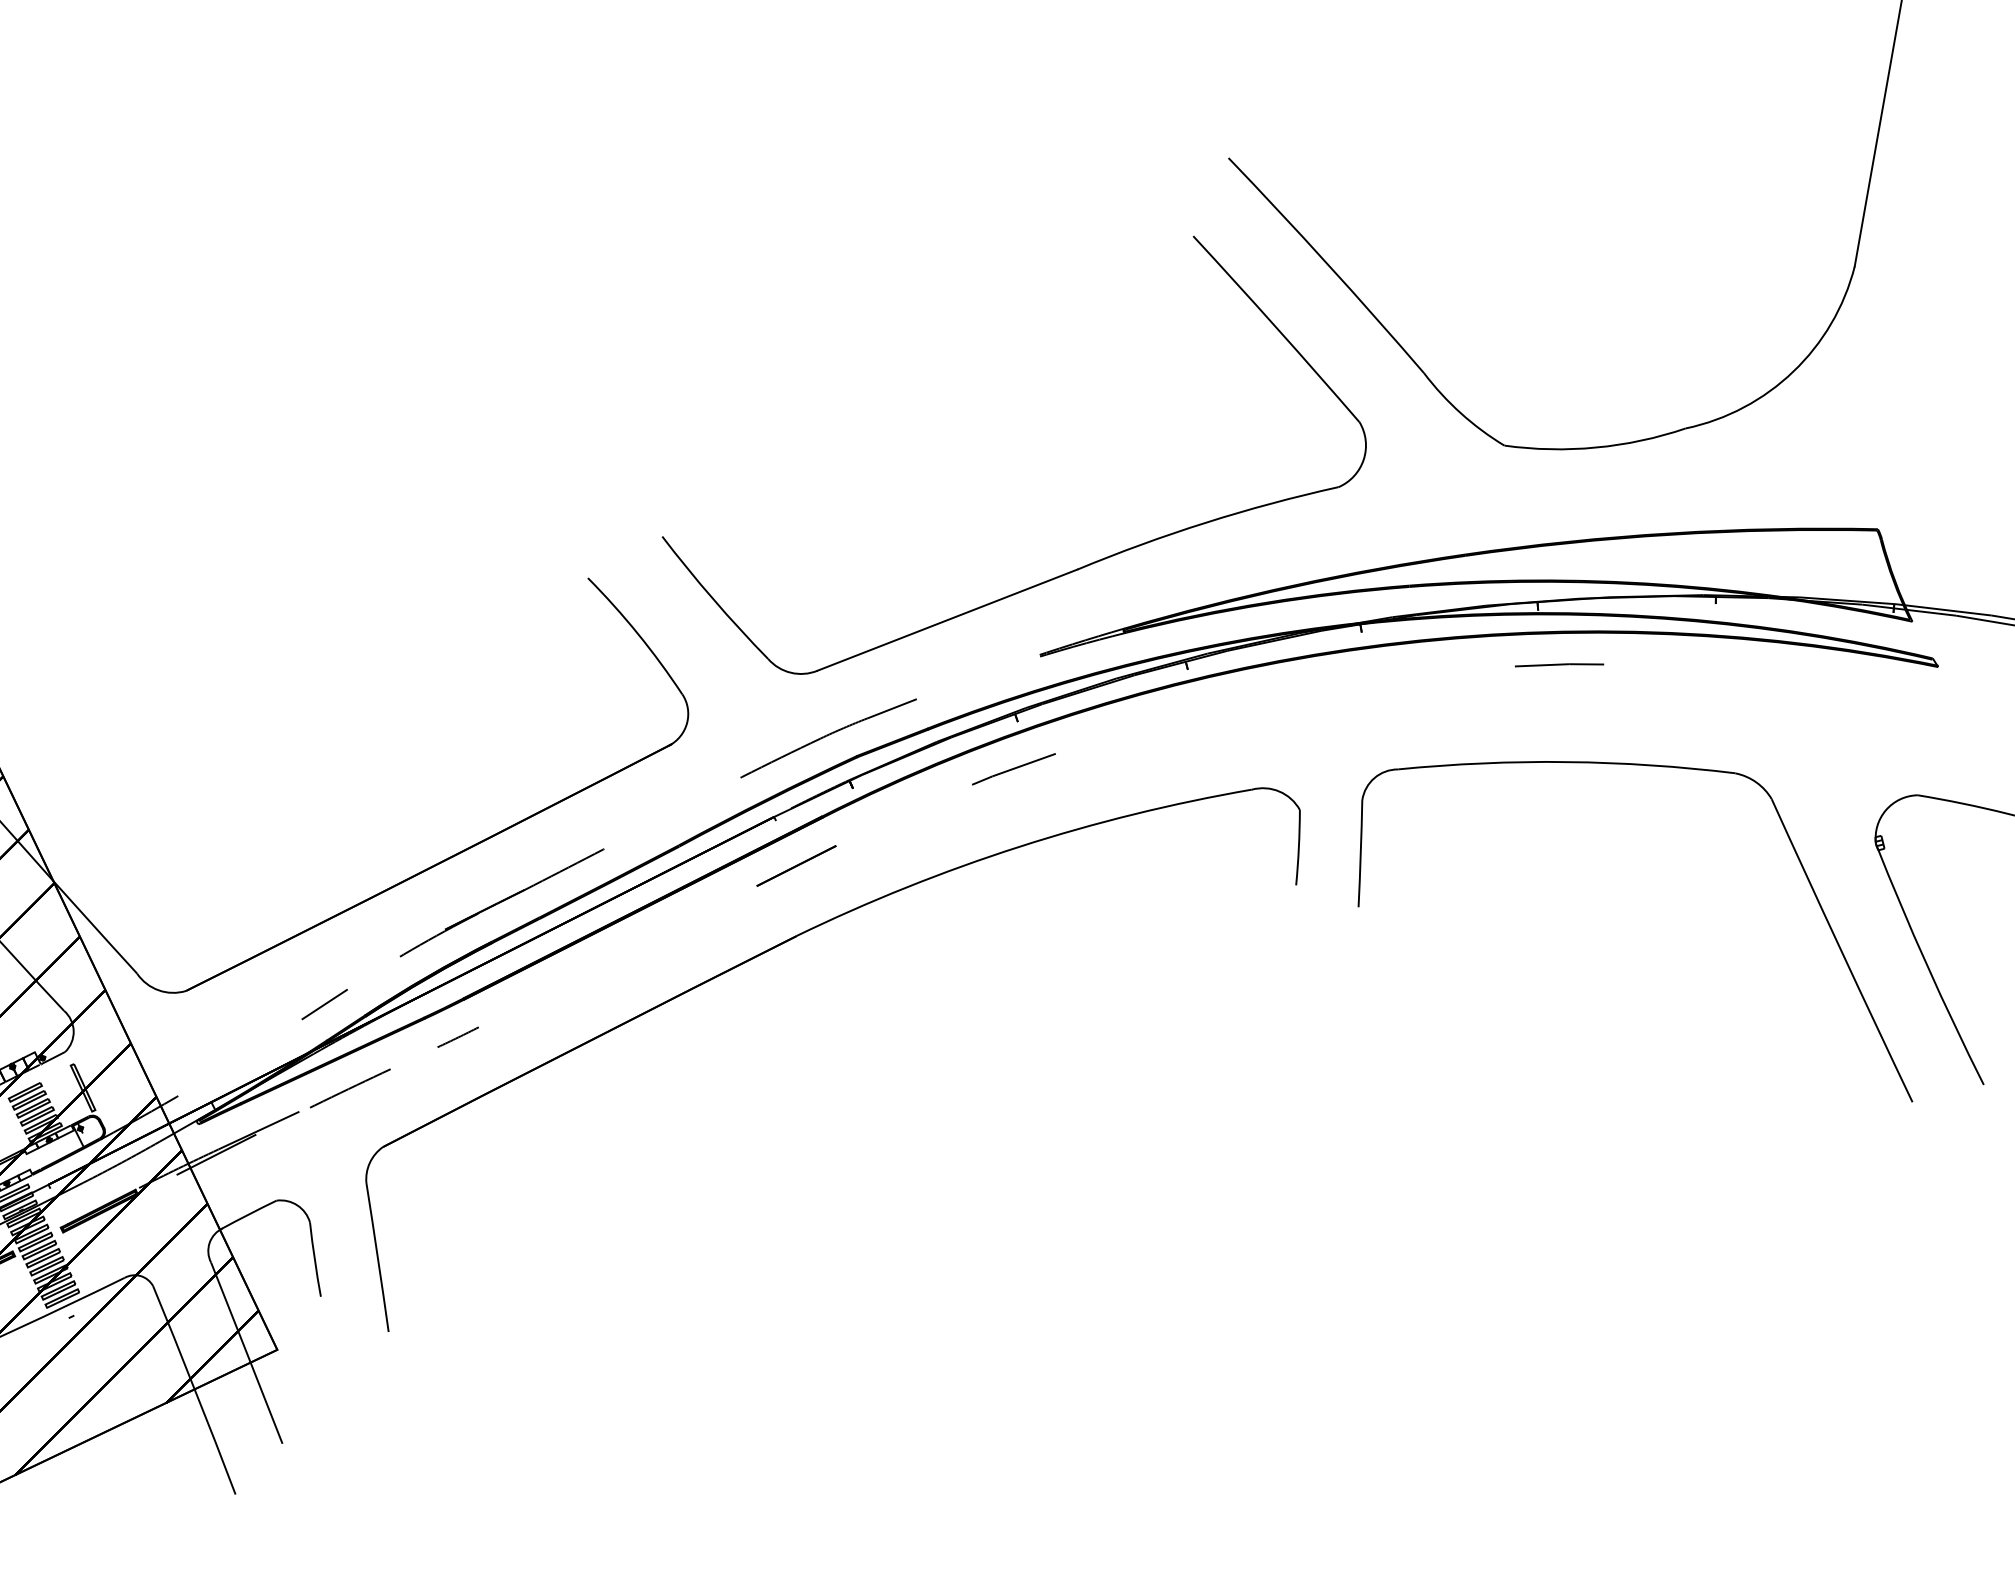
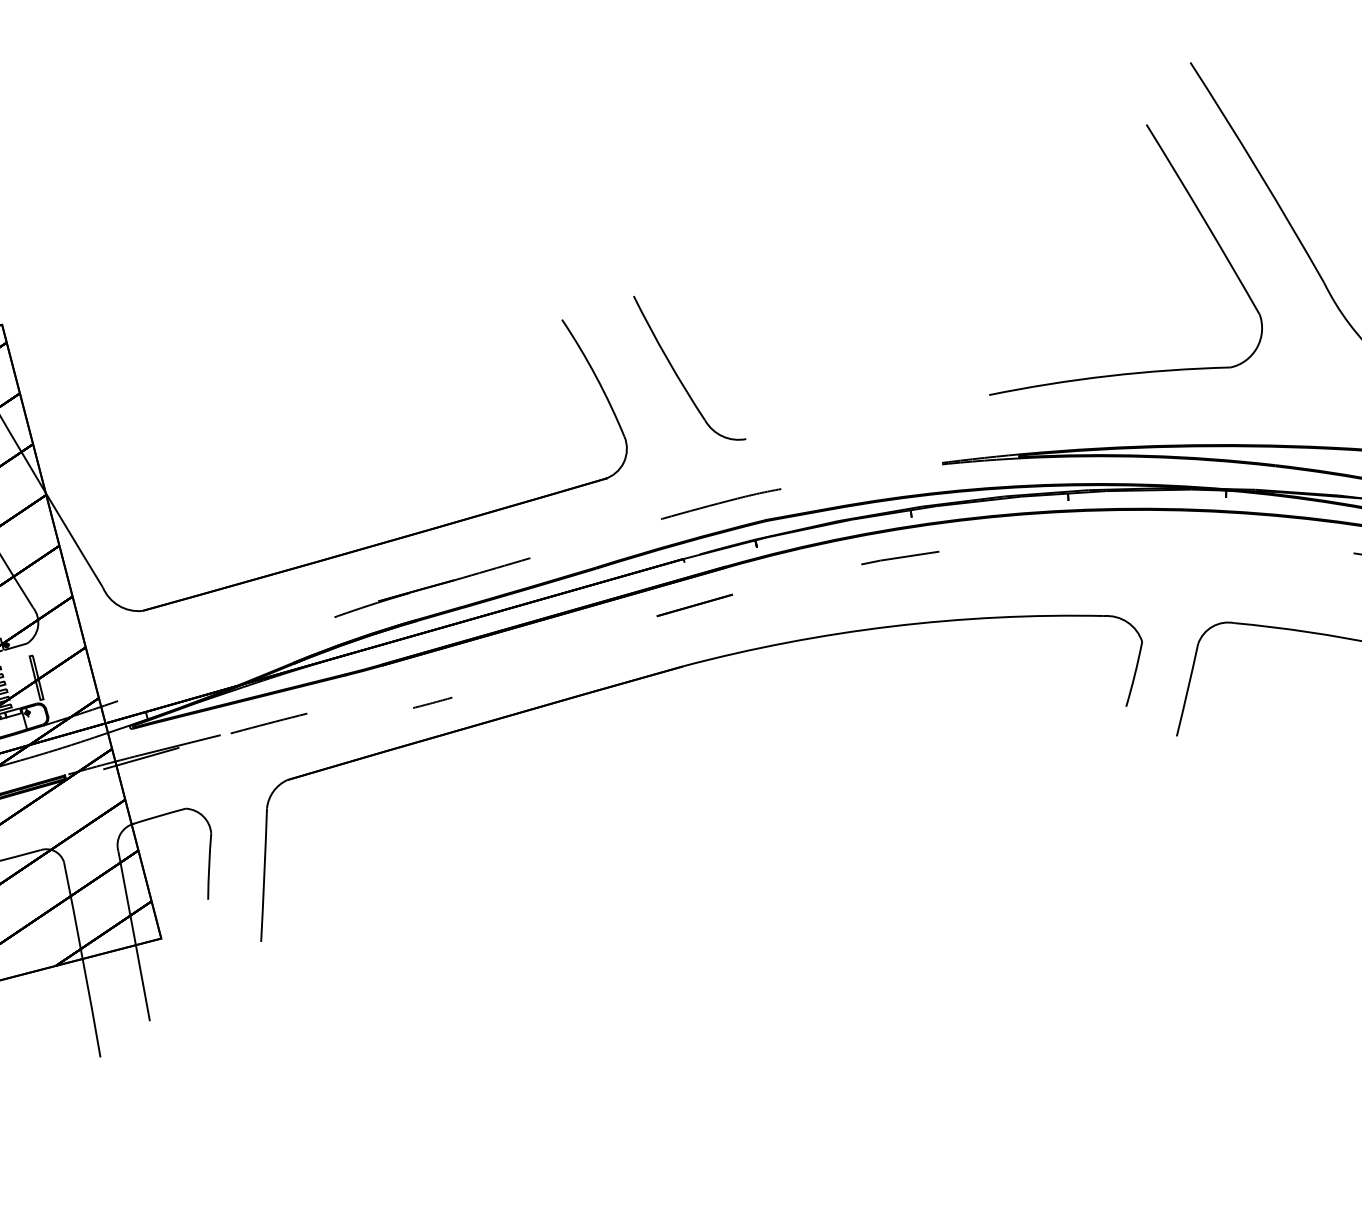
line: (947, 619) -> (867, 416), removed
line: (891, 708) -> (804, 484), removed
line: (324, 1004) -> (260, 646), removed
line: (457, 1036) -> (432, 702), moved

